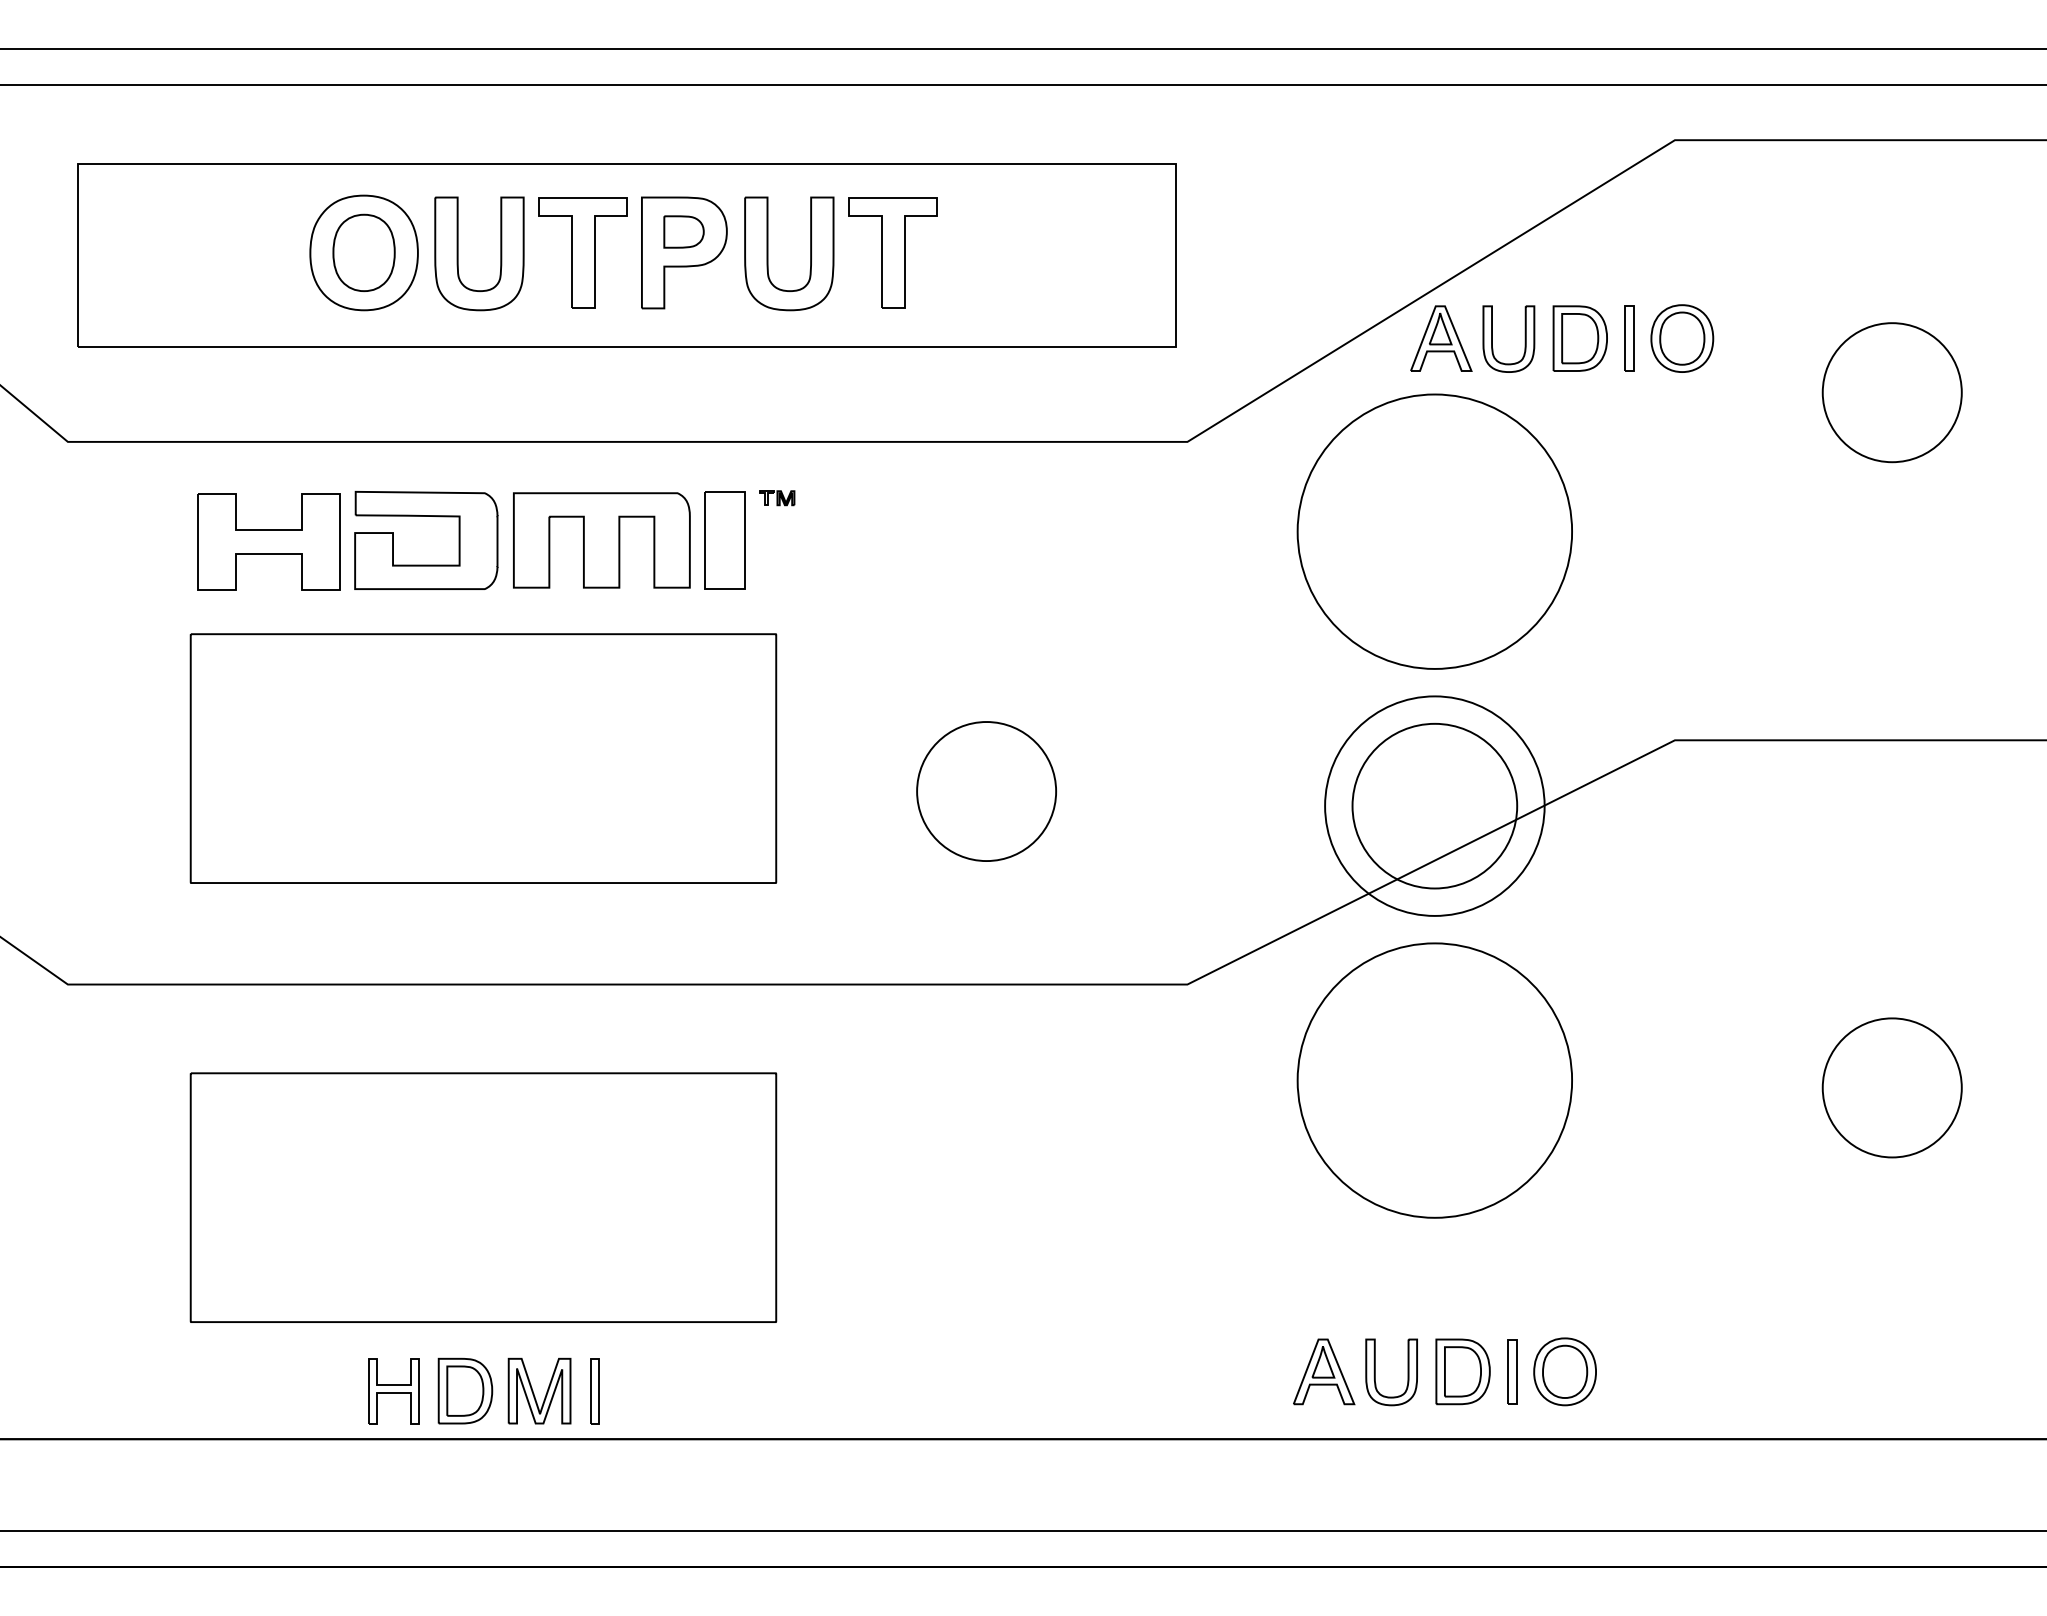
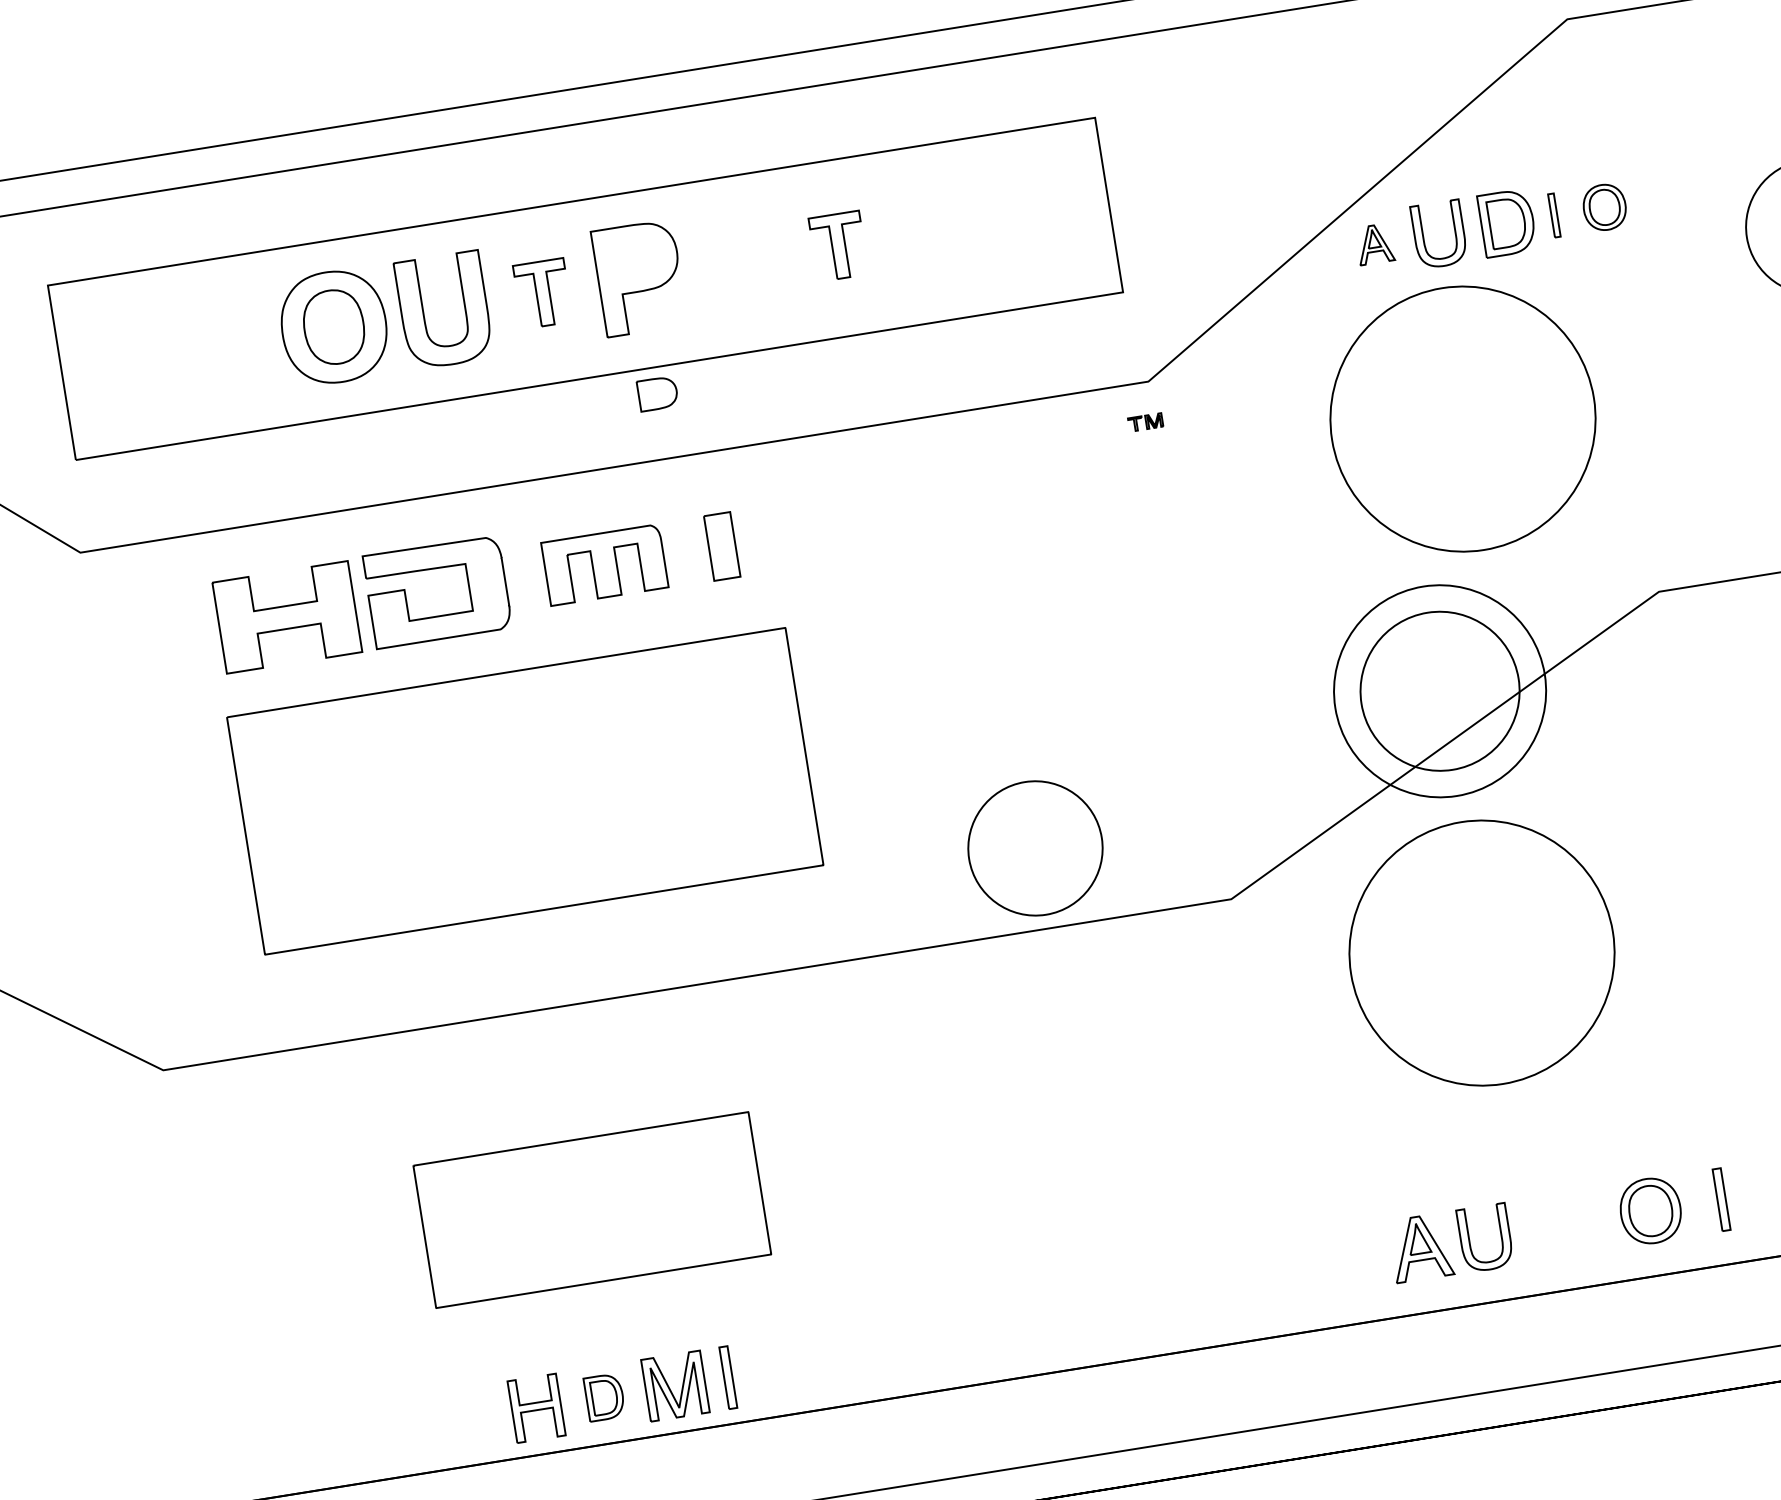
part: (683, 231) -> (657, 393), moved
part: (582, 252) -> (542, 293), size x0.6
part: (892, 252) -> (838, 246), size x0.6
part: (768, 253) -> (719, 265), removed
part: (1441, 338) -> (1374, 244), size x0.6
part: (1629, 338) -> (1554, 215), size x0.7
part: (1682, 338) -> (1604, 207), size x0.7
part: (777, 498) -> (1146, 422), moved
part: (1434, 531) -> (1462, 418), moved
part: (601, 540) -> (604, 565), size x0.7
part: (724, 540) -> (721, 546), size x0.7
part: (986, 791) -> (1035, 848), moved
part: (483, 1197) -> (592, 1209), size x0.6
part: (1462, 1371) -> (1552, 1226), removed
part: (1512, 1371) -> (1721, 1199), moved
part: (465, 1390) -> (604, 1396), size x0.7

